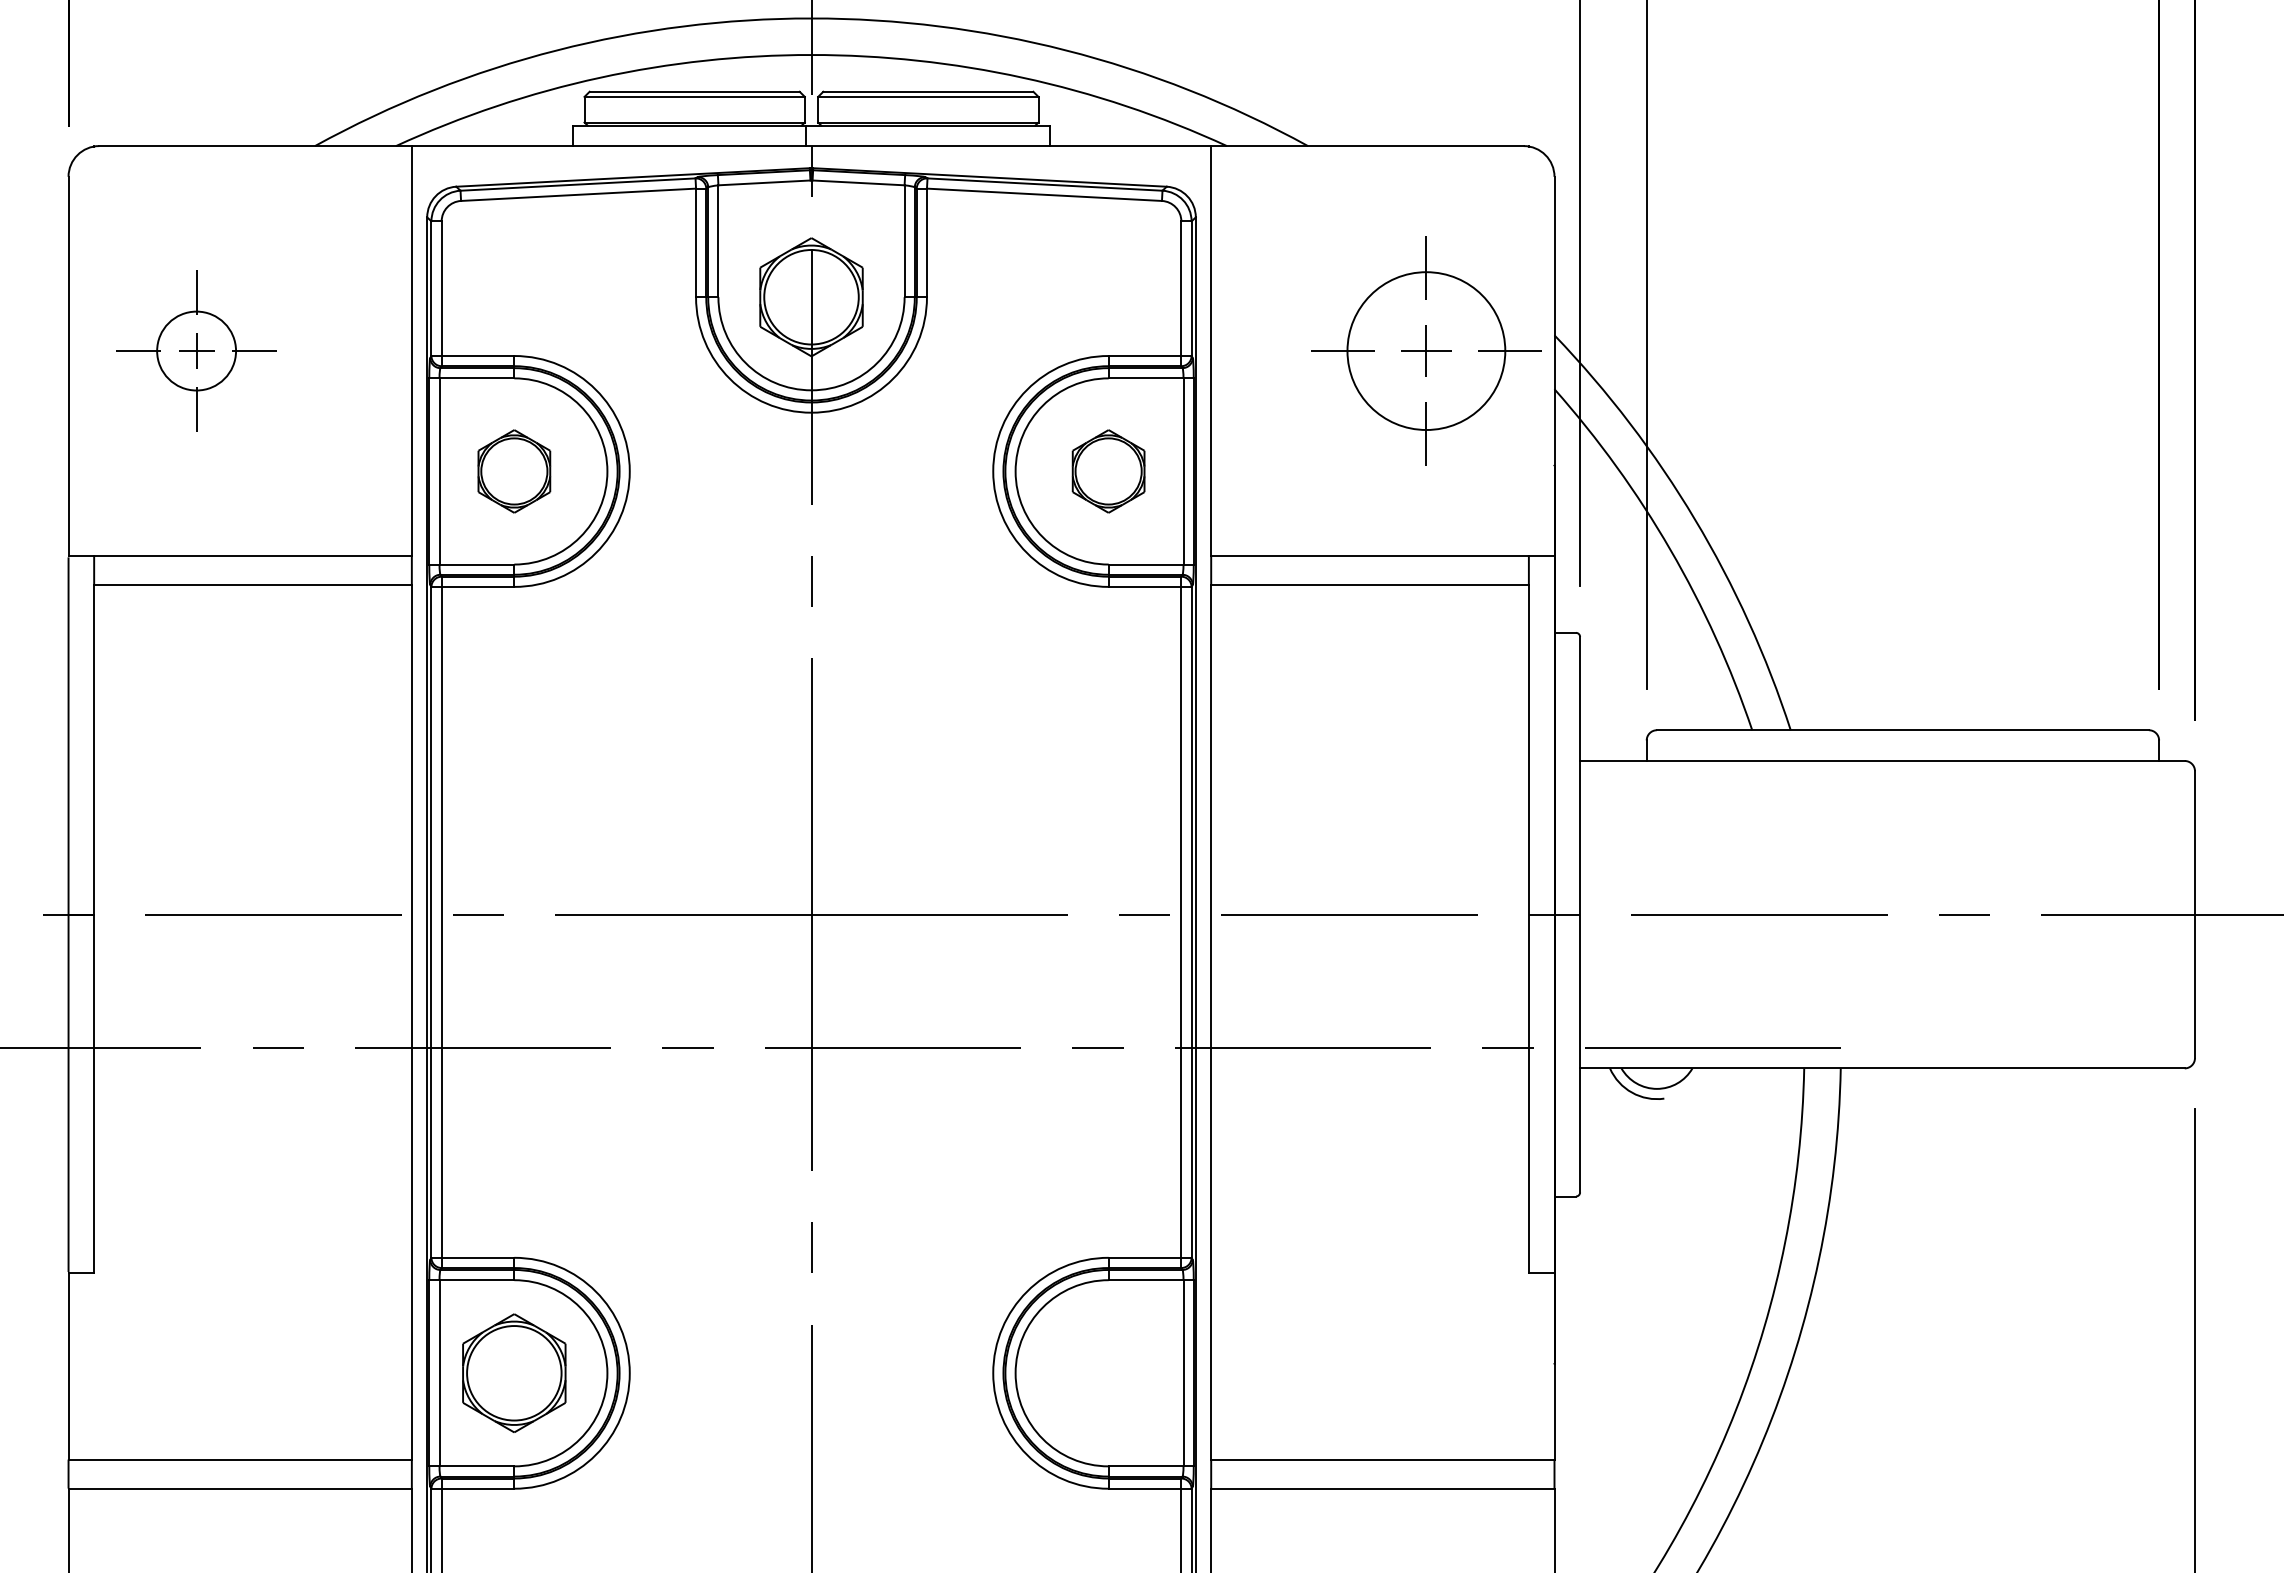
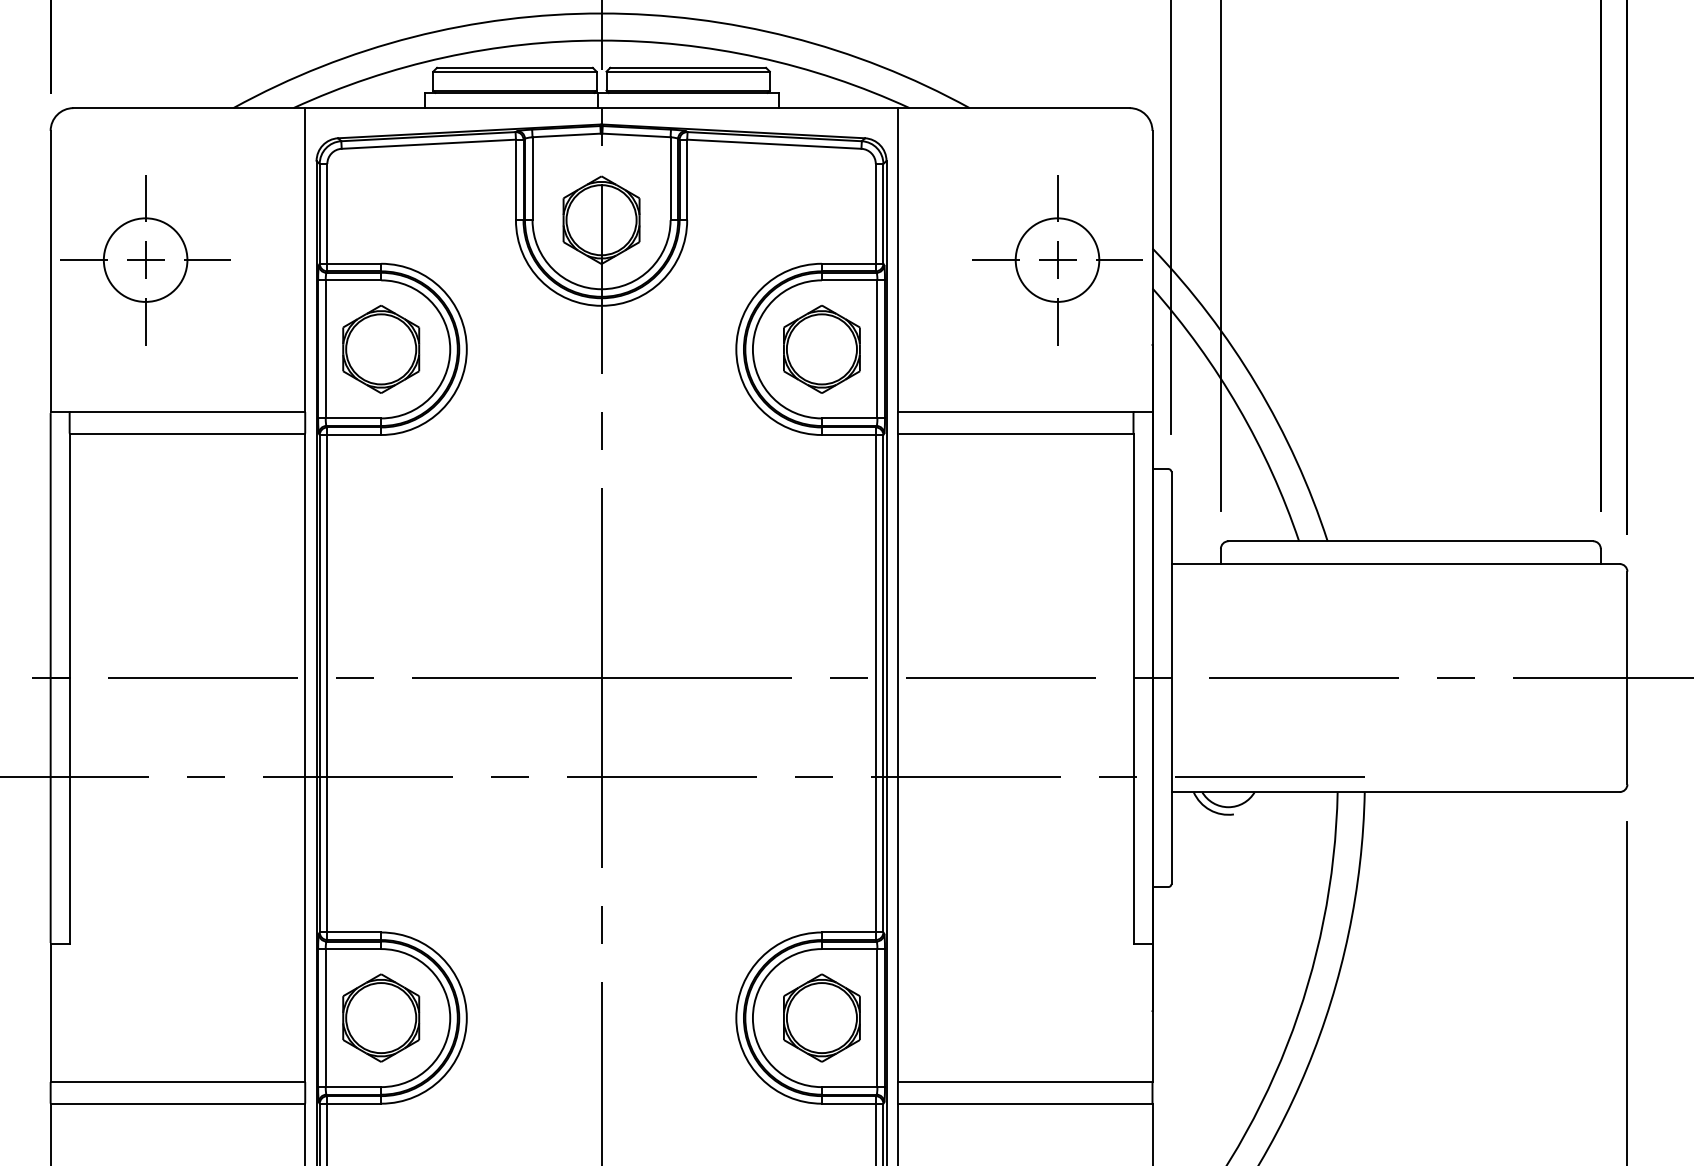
part: (196, 350) -> (145, 259), size x1.43
circle: (1426, 350) -> (1057, 259), size x0.71
part: (514, 471) -> (381, 349), size x1.43
part: (1108, 471) -> (821, 349), size x1.43
part: (1108, 1372) -> (821, 1017), added

